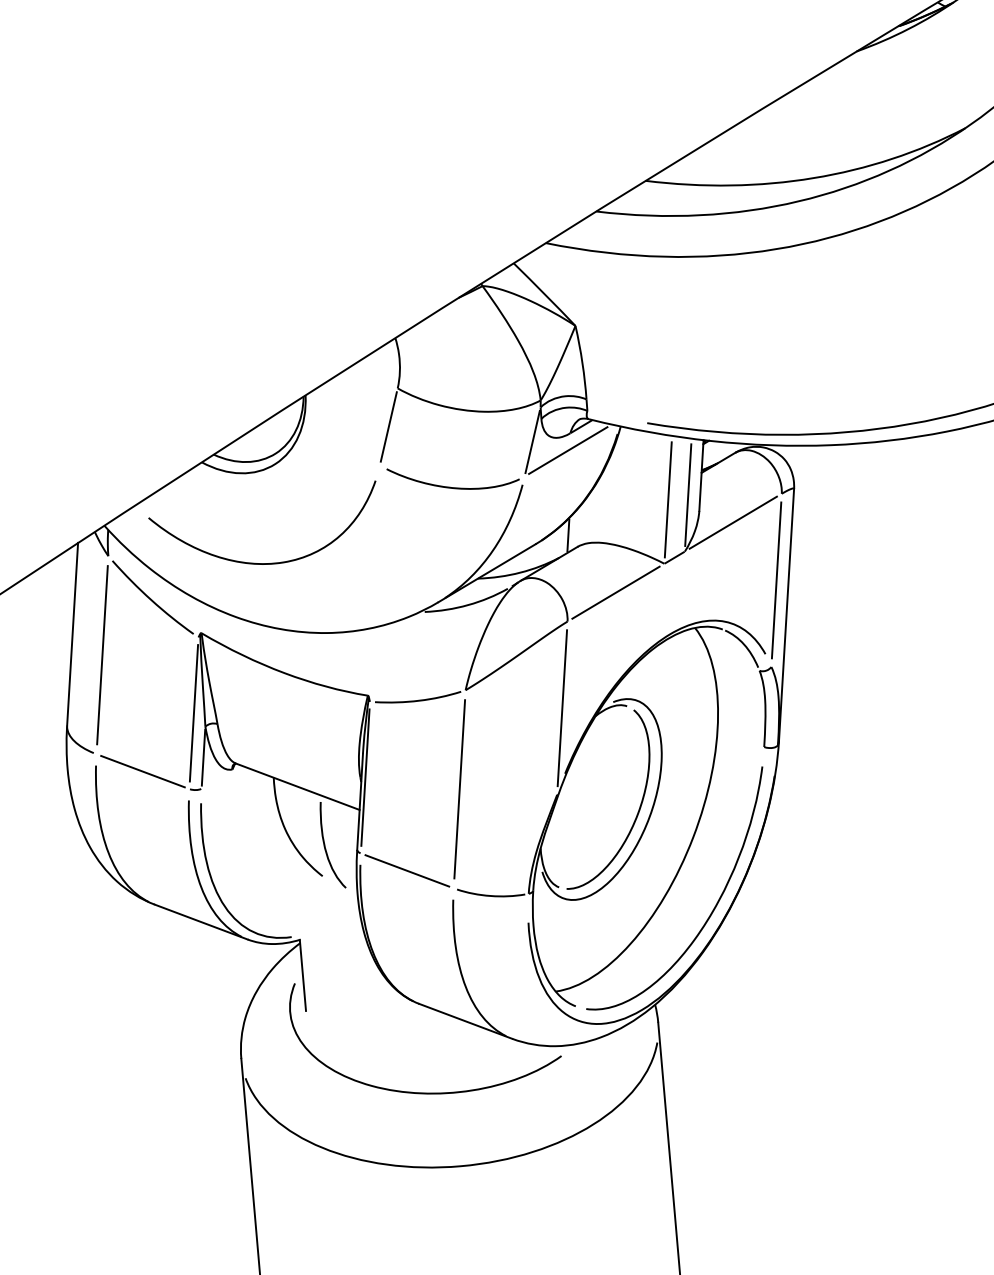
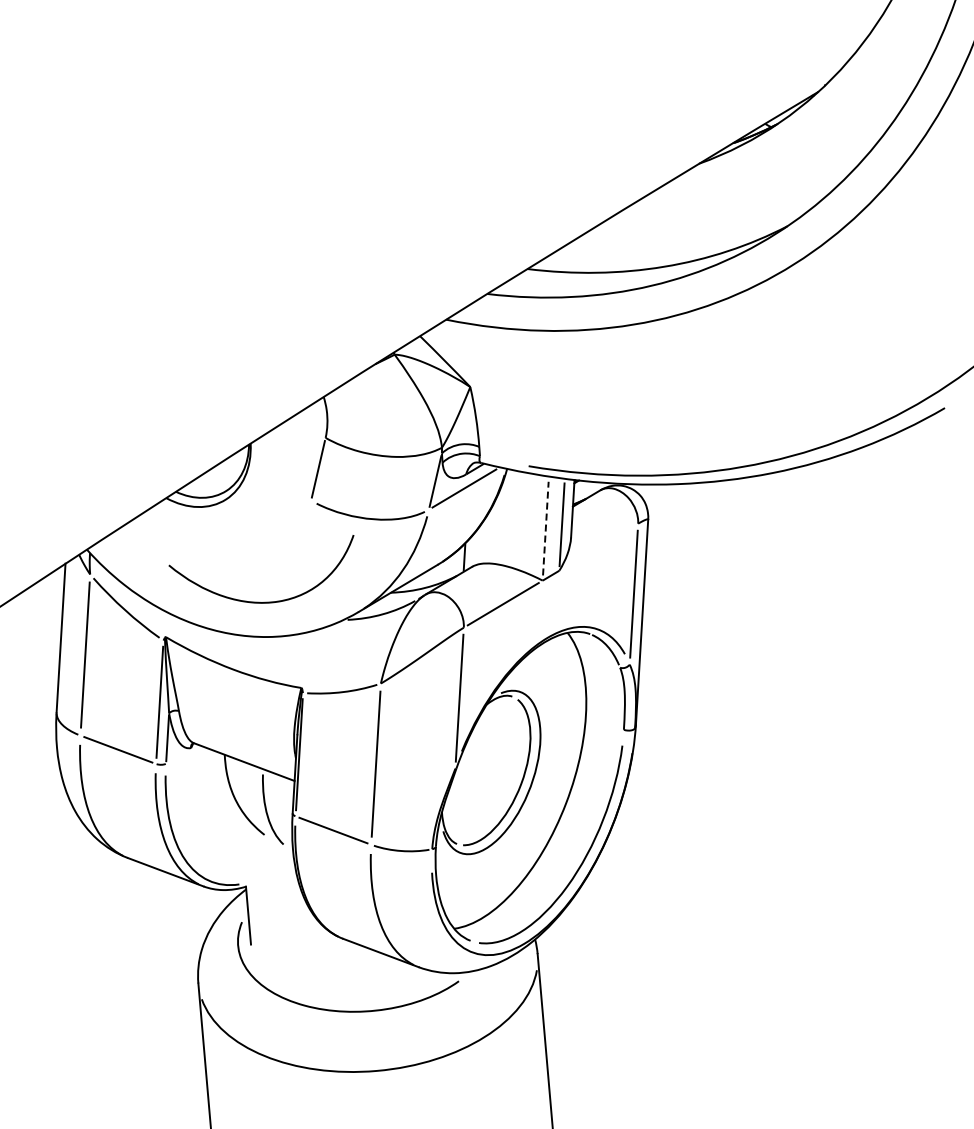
line: (667, 499) -> (545, 528), solid -> dashed
line: (733, 523) -> (598, 547), removed
curve: (259, 562) -> (259, 601), moved

